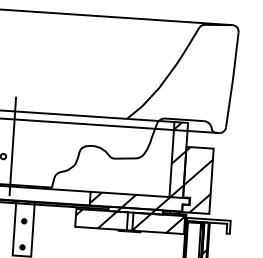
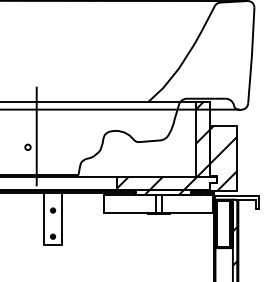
hatch: (95, 218) -> (124, 203), removed
hatch: (158, 223) -> (187, 203), removed

